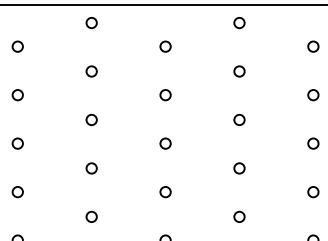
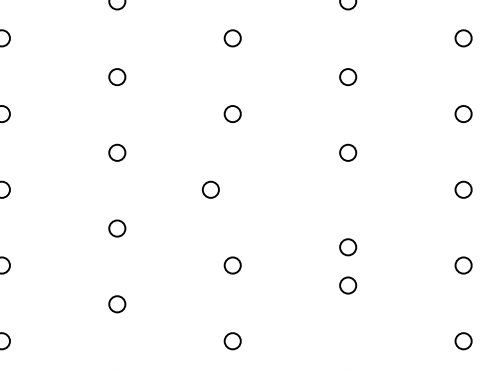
circle: (165, 143) -> (210, 189), moved
circle: (239, 168) -> (348, 247), moved
circle: (239, 216) -> (348, 284), moved

